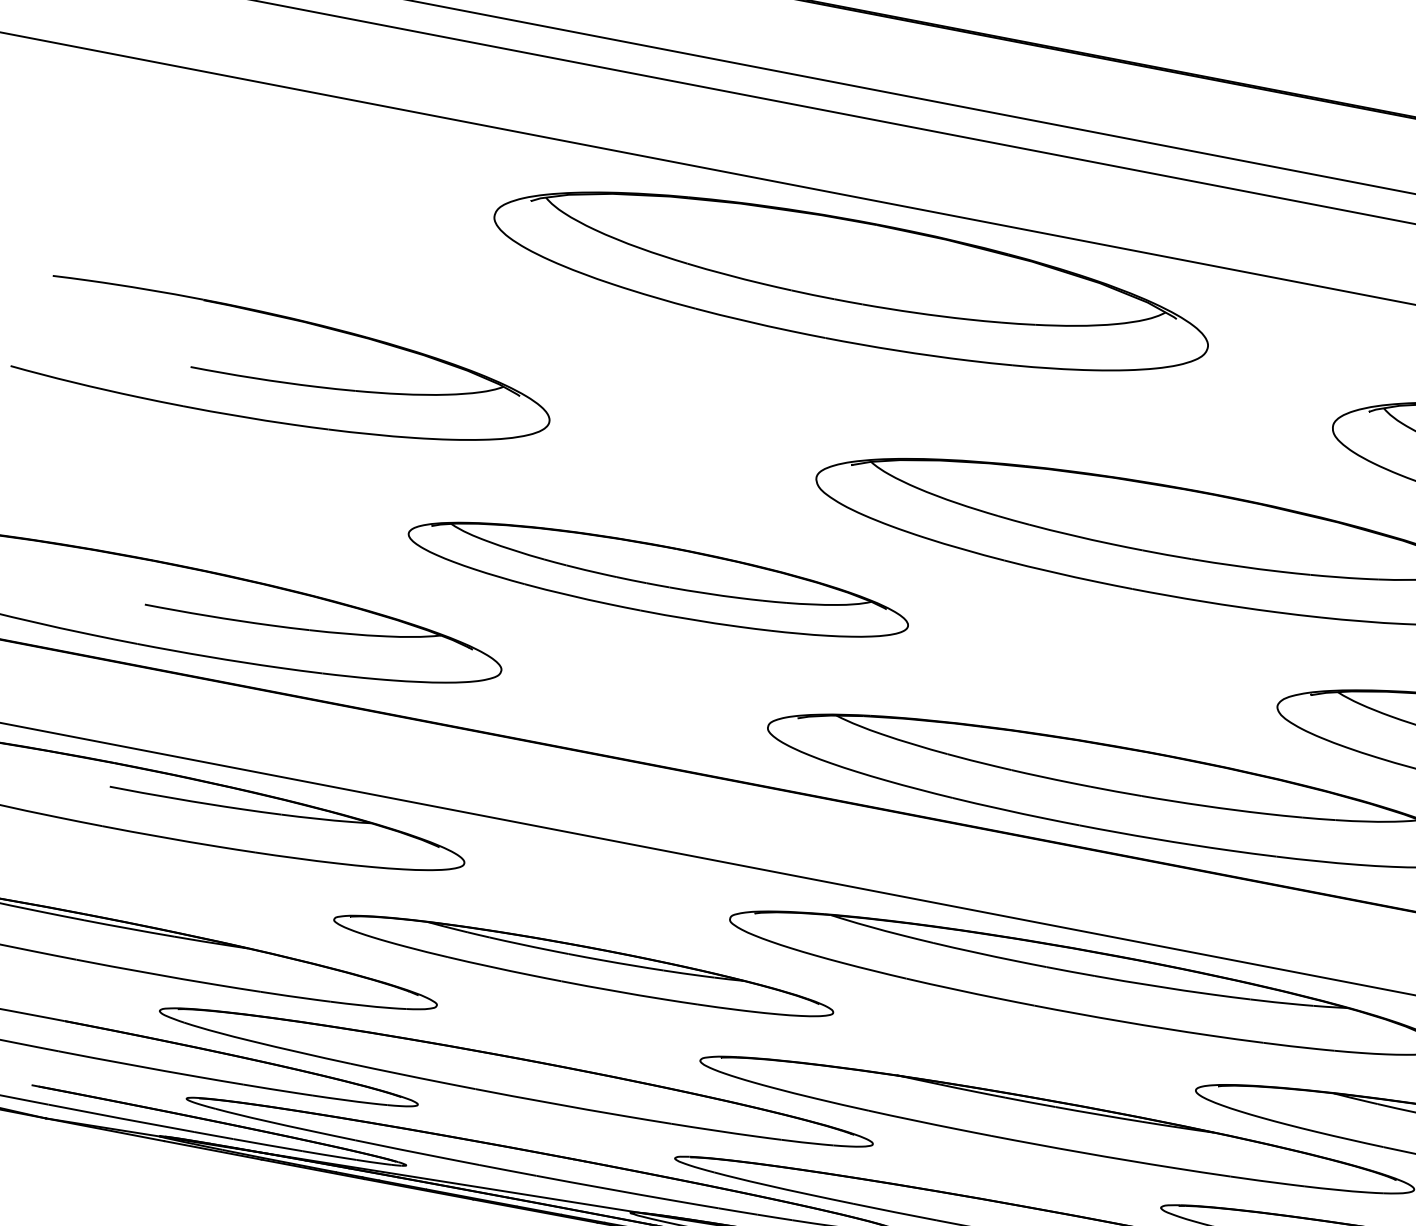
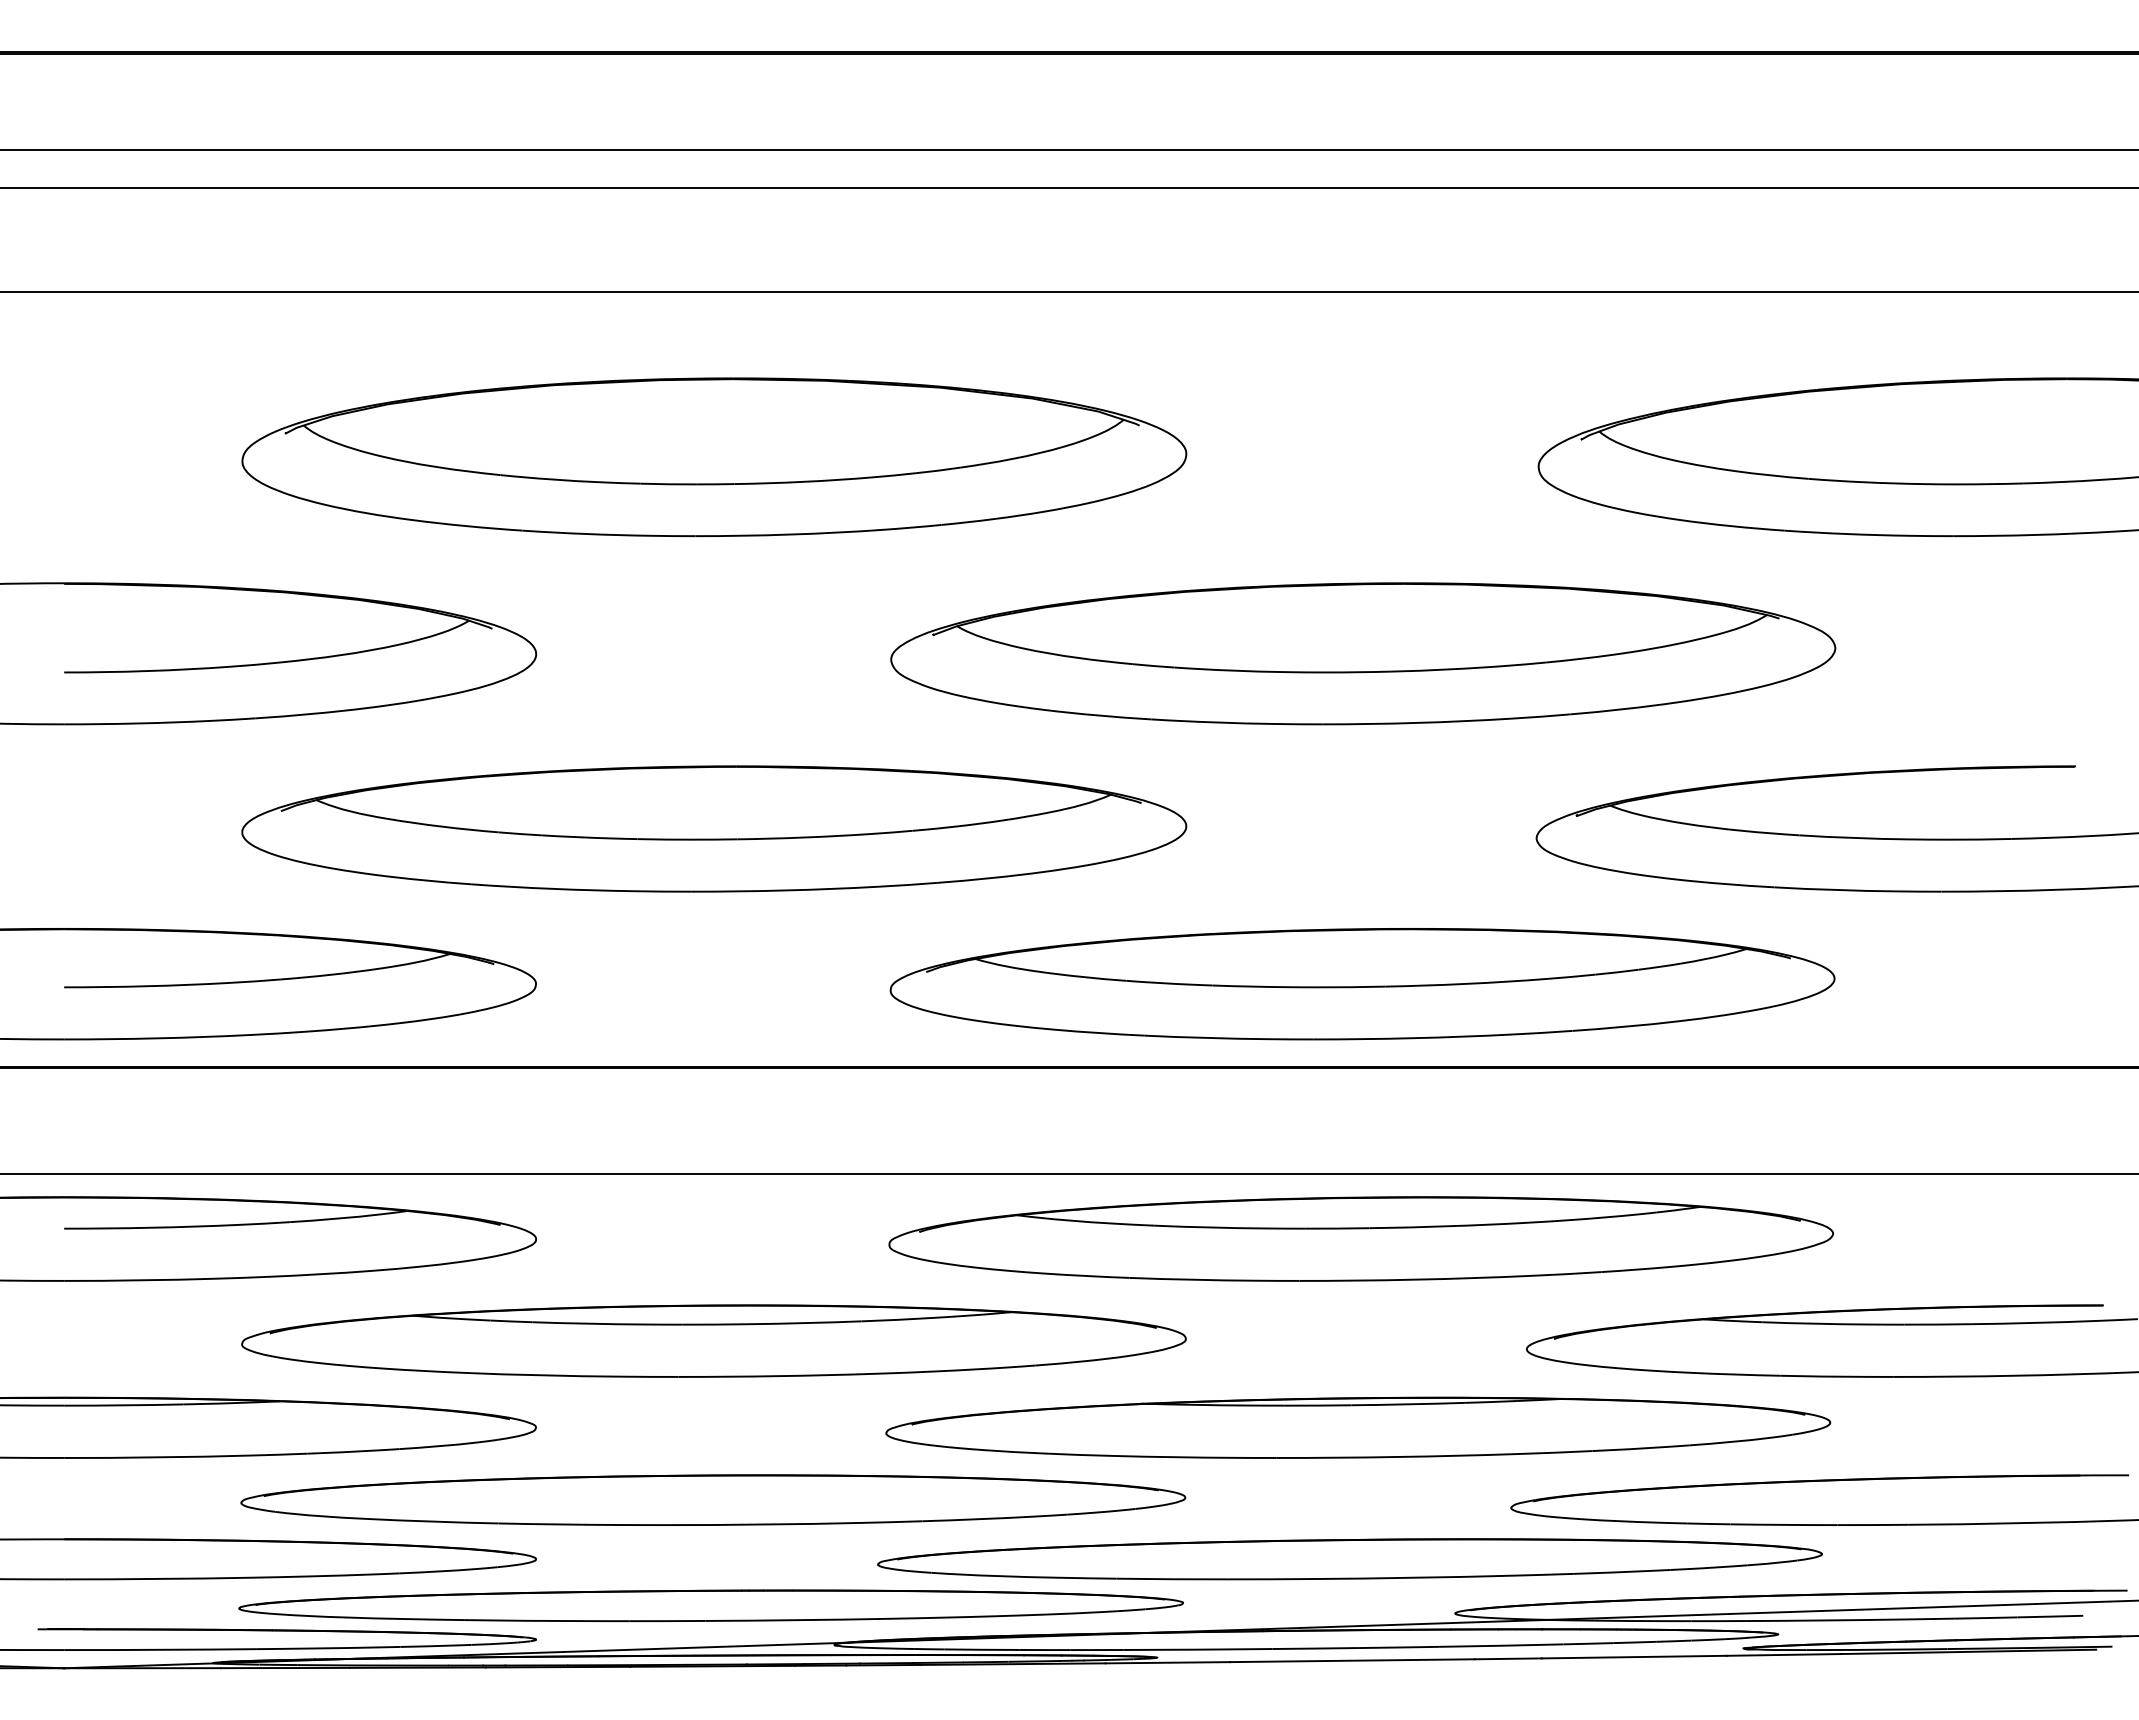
part: (851, 280) -> (714, 456), moved
part: (658, 579) -> (714, 828), size x1.43
part: (583, 965) -> (713, 1340), size x1.43
part: (516, 1076) -> (713, 1499), moved

